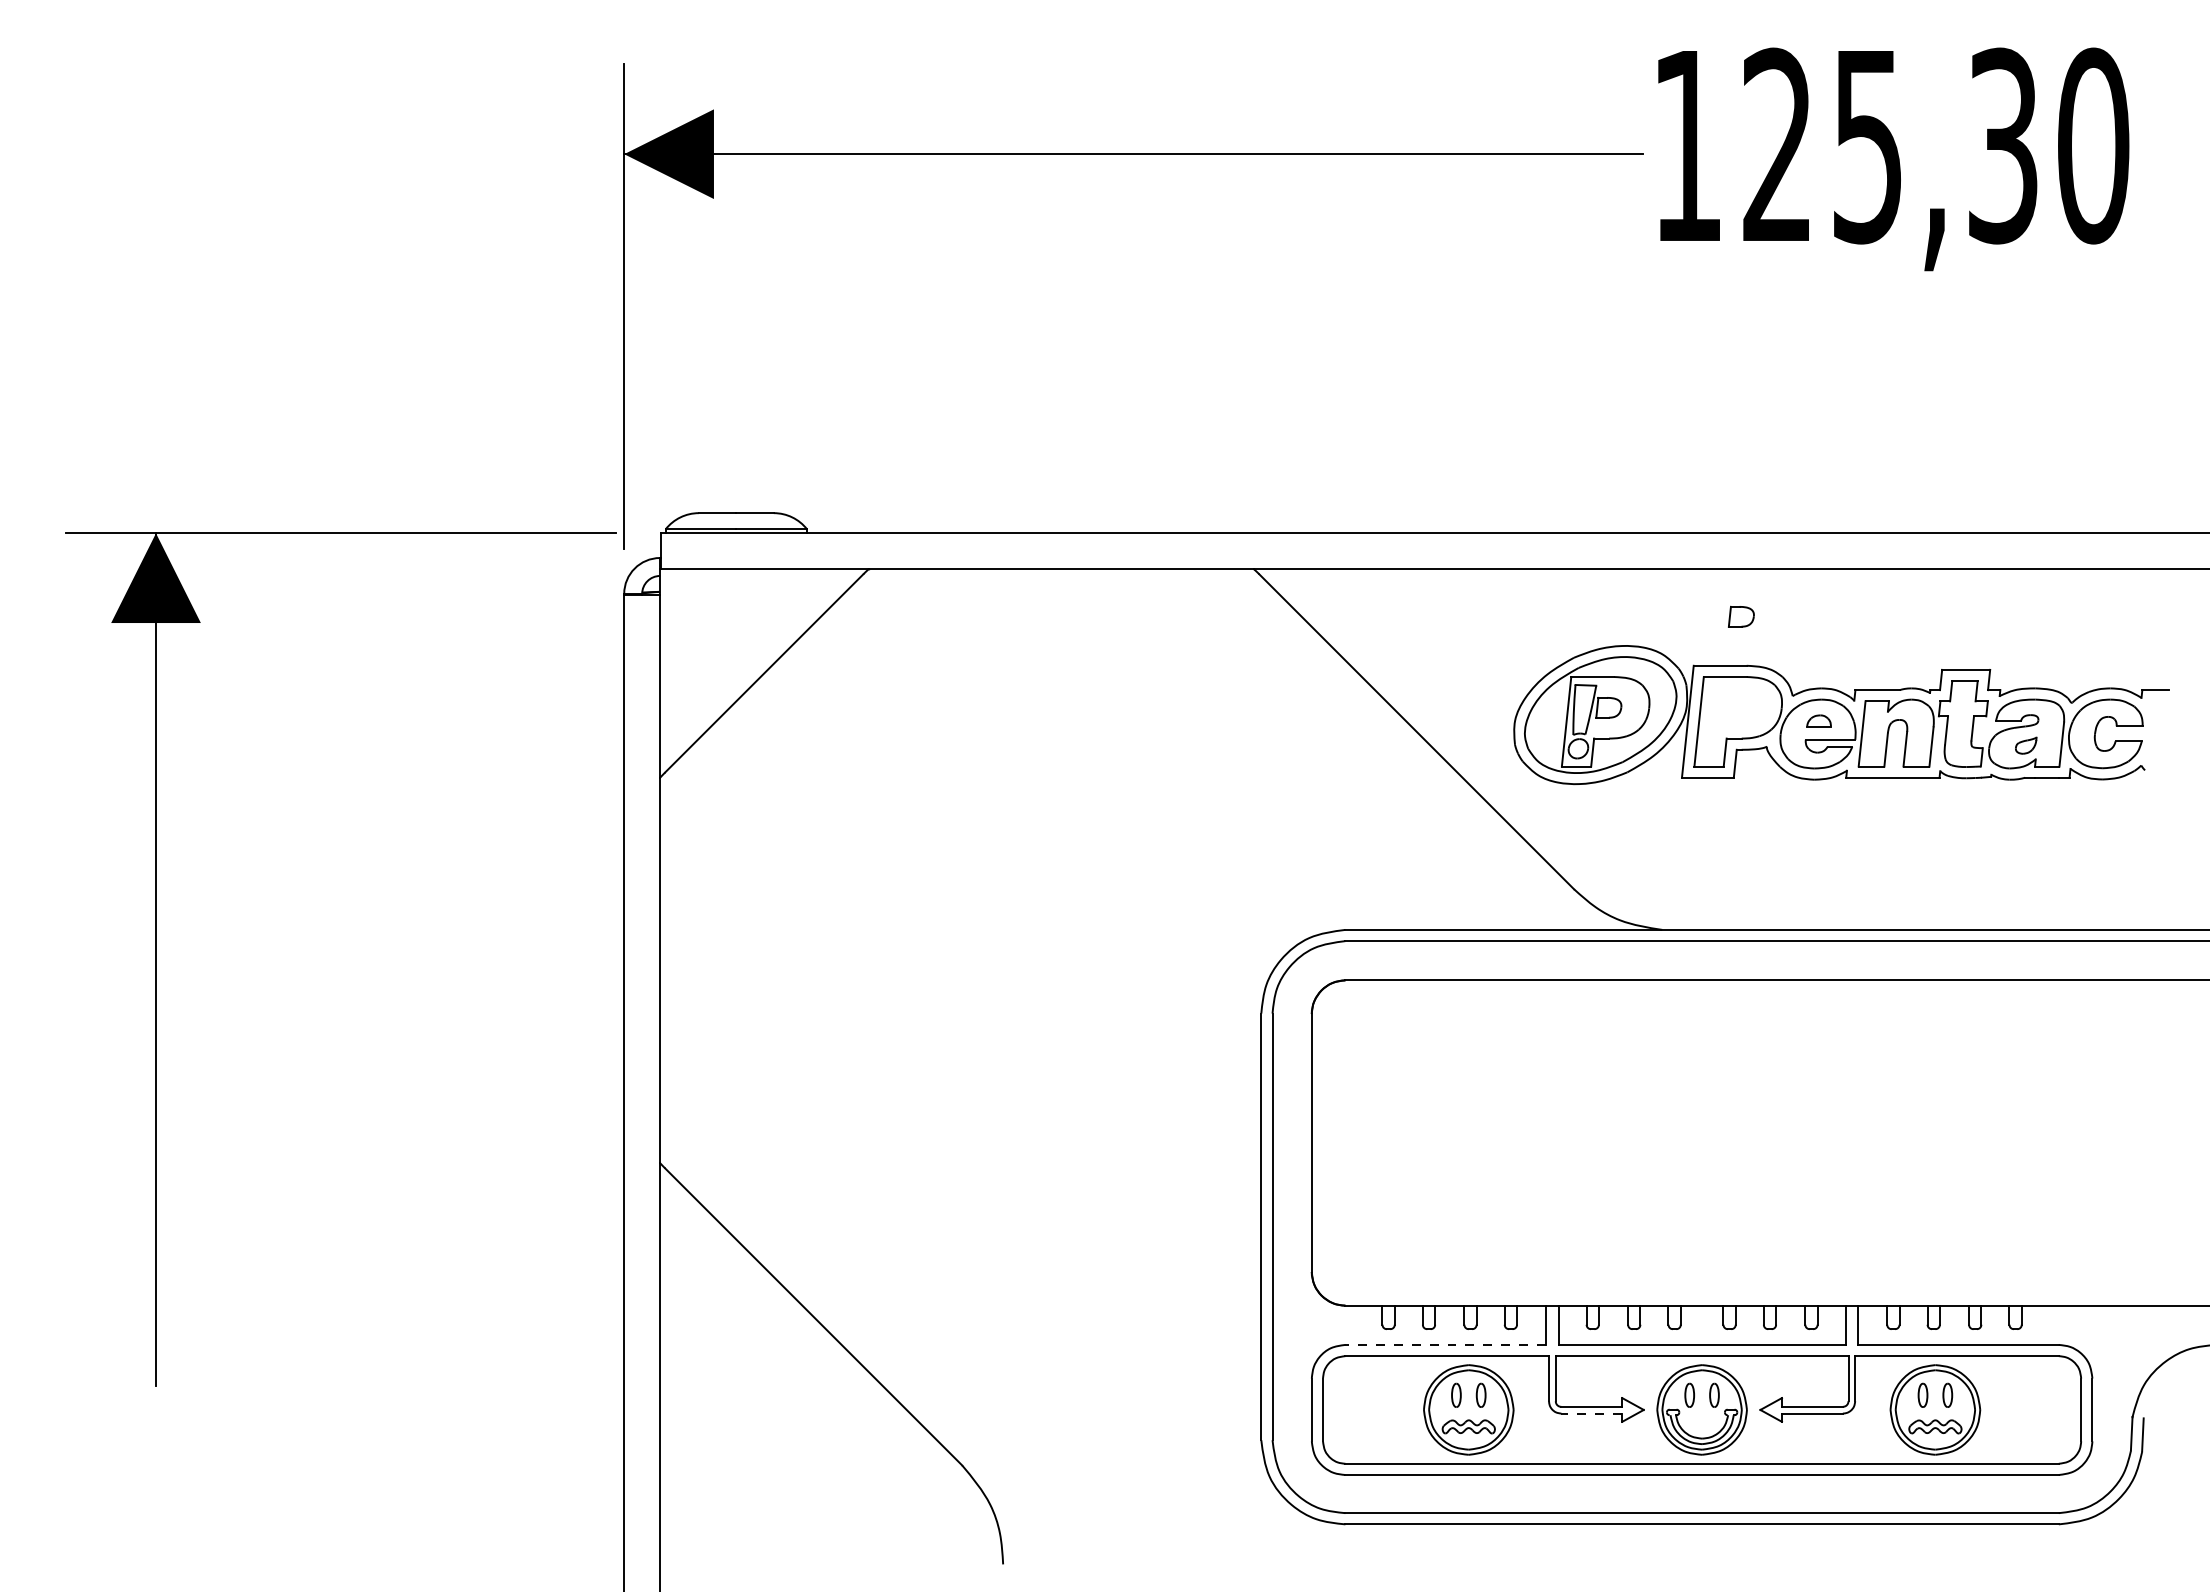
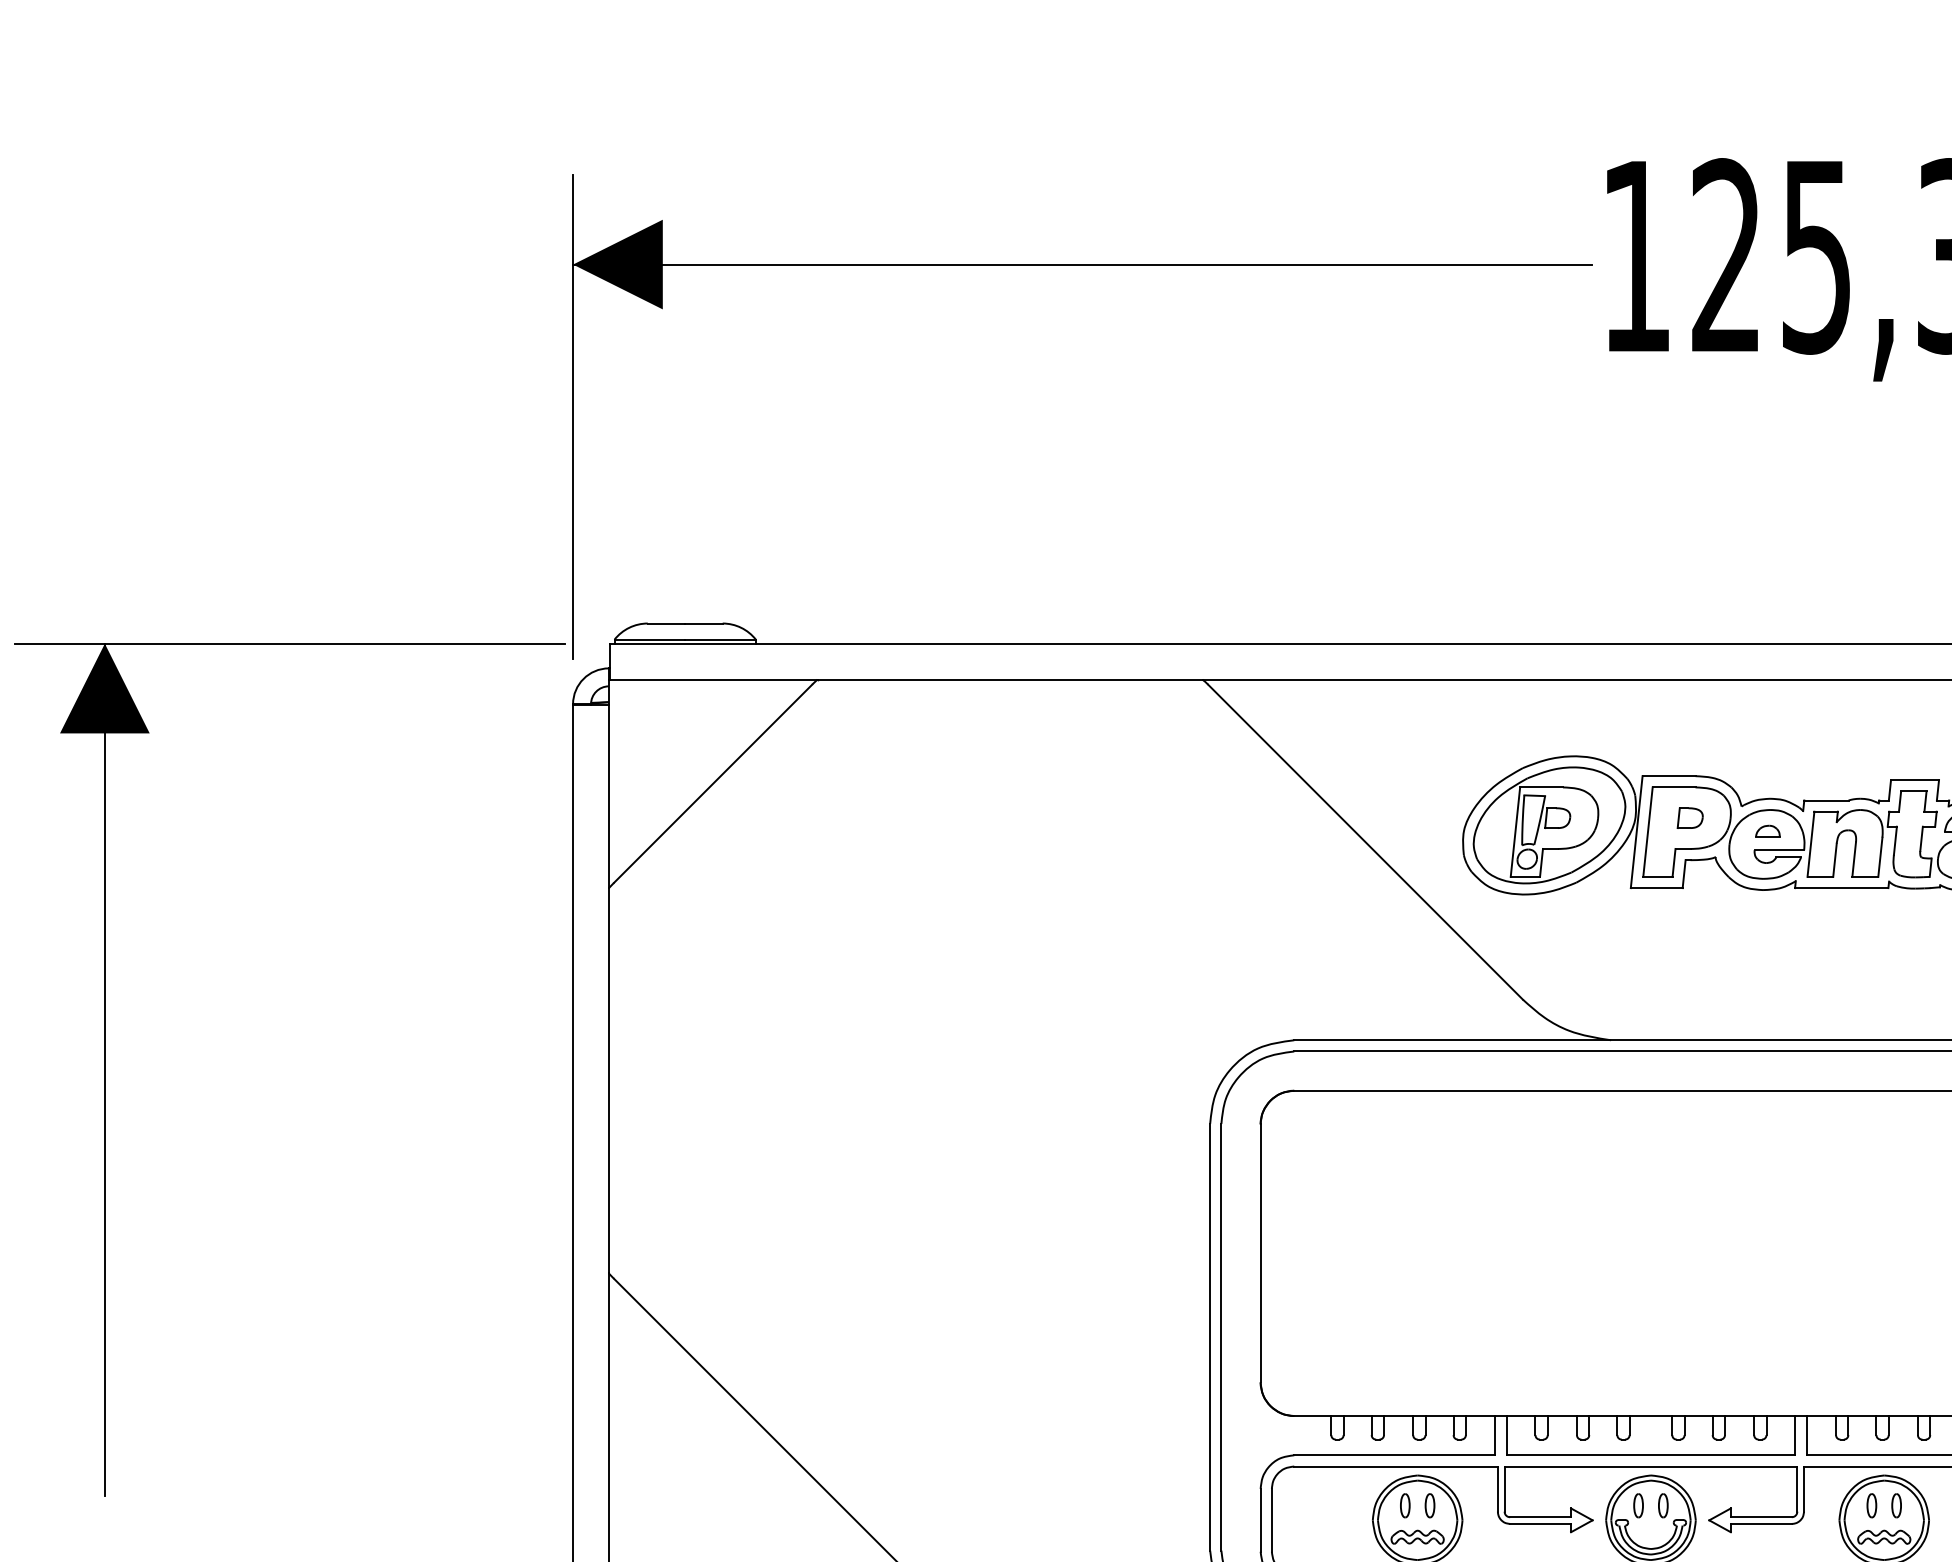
part: (1741, 616) -> (1690, 817), moved
line: (1445, 1344) -> (1394, 1454), dashed -> solid
line: (1591, 1413) -> (1540, 1523), dashed -> solid

